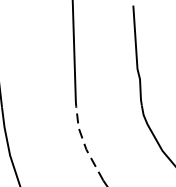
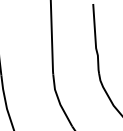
line: (85, 144) -> (59, 101), dashed -> solid

